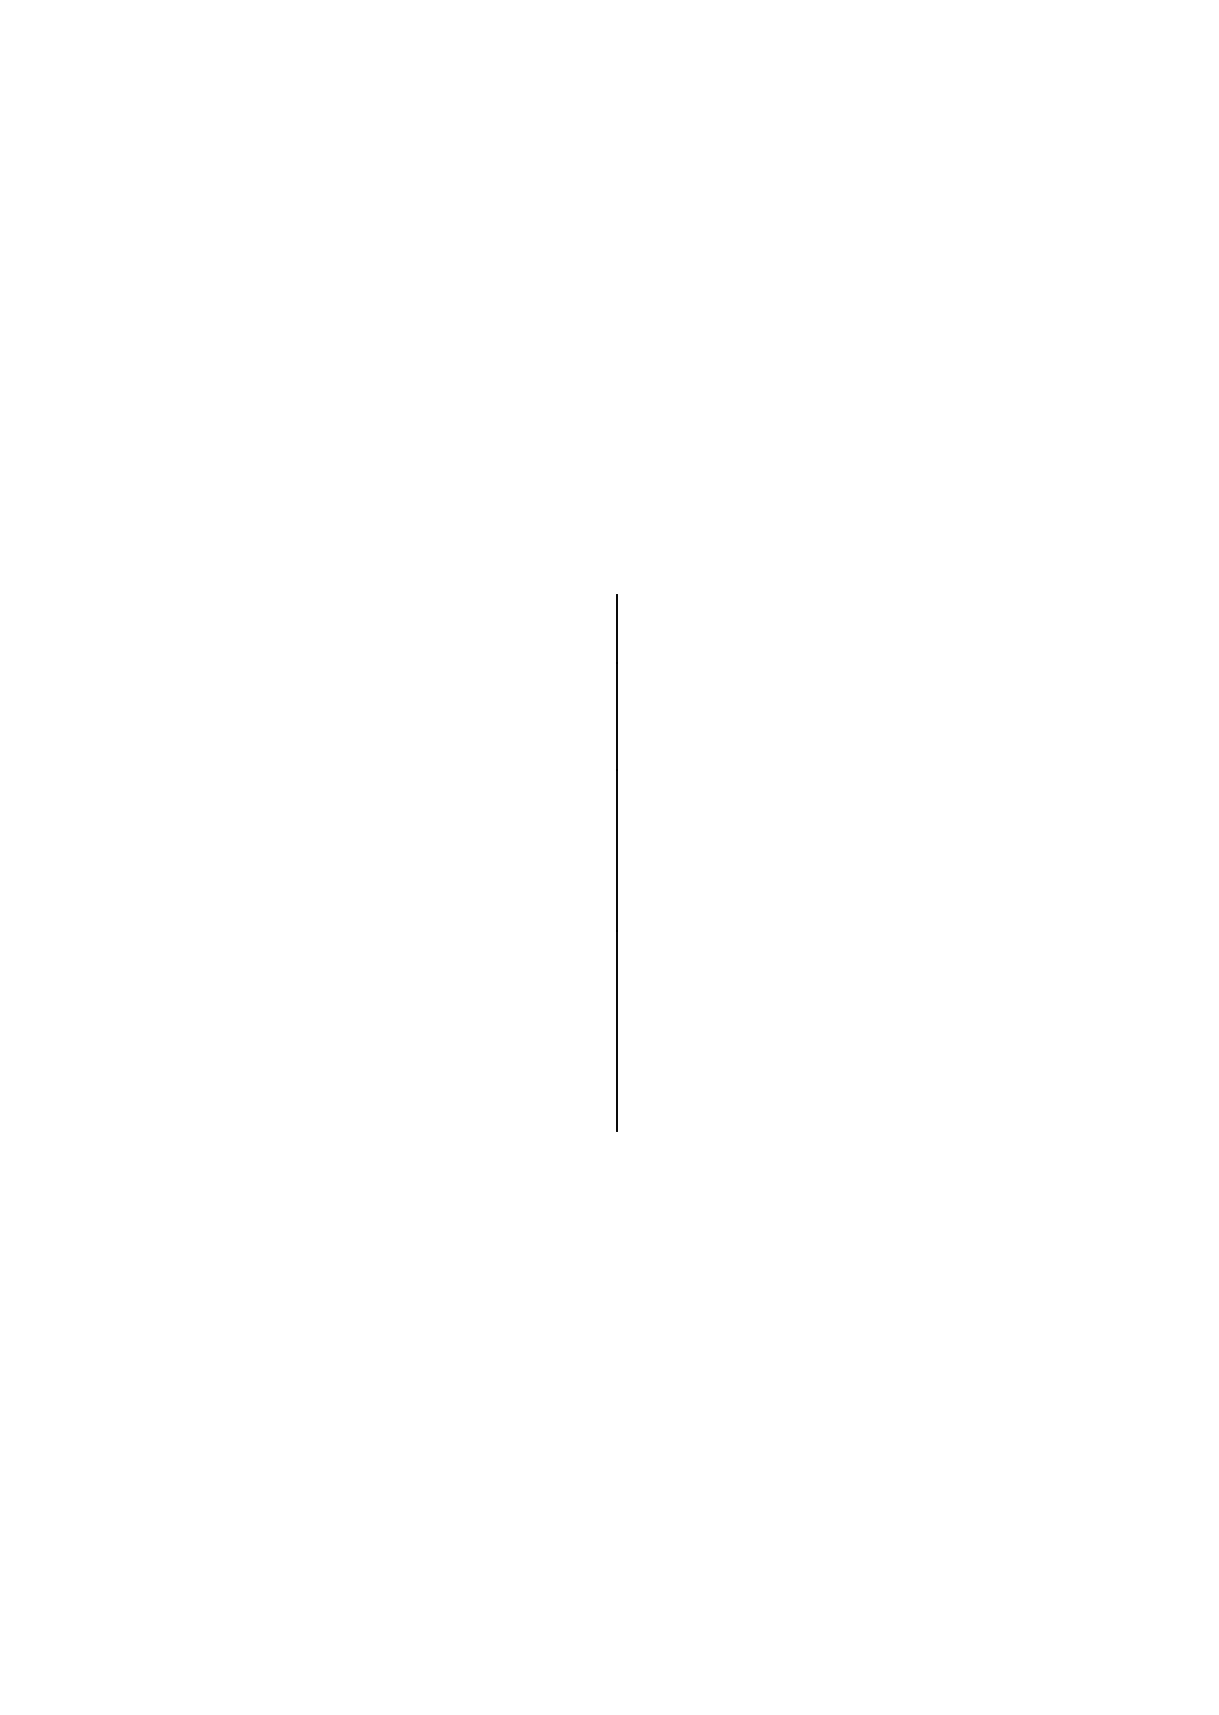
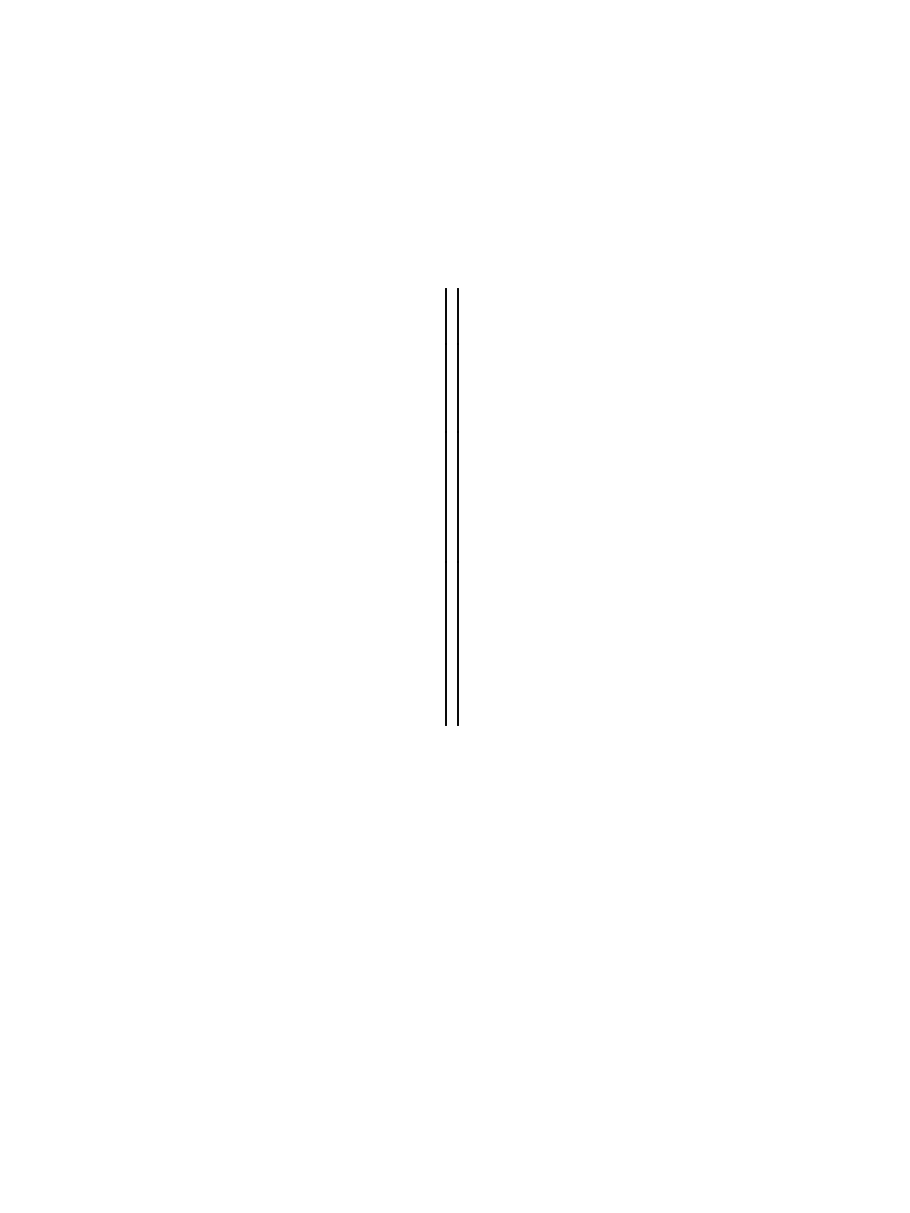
line: (601, 862) -> (445, 506), added

